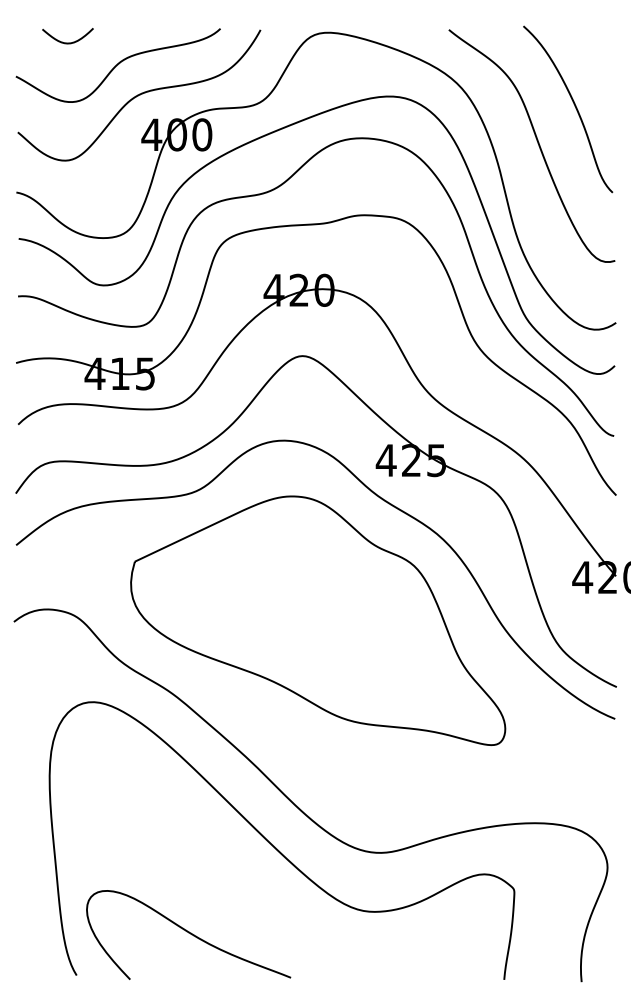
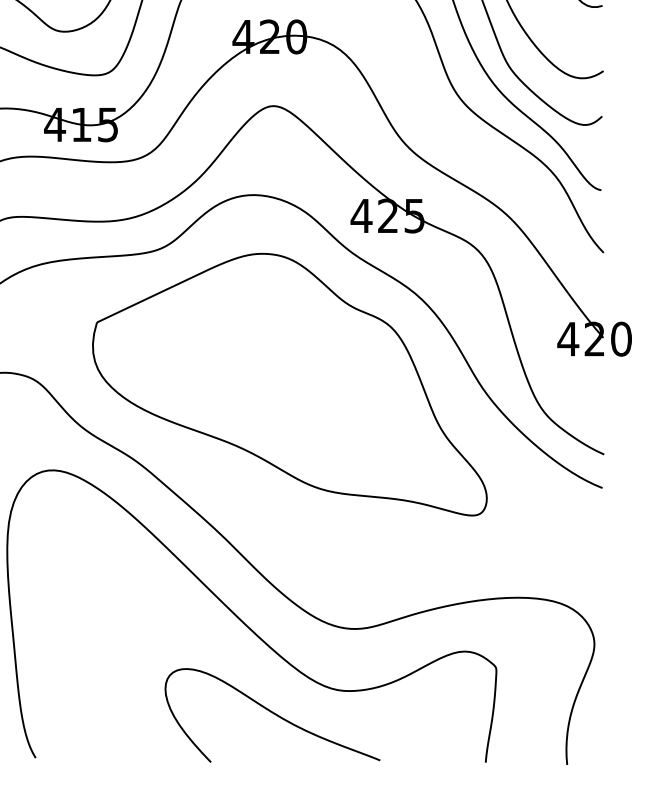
curve: (188, 933) -> (272, 713), moved

